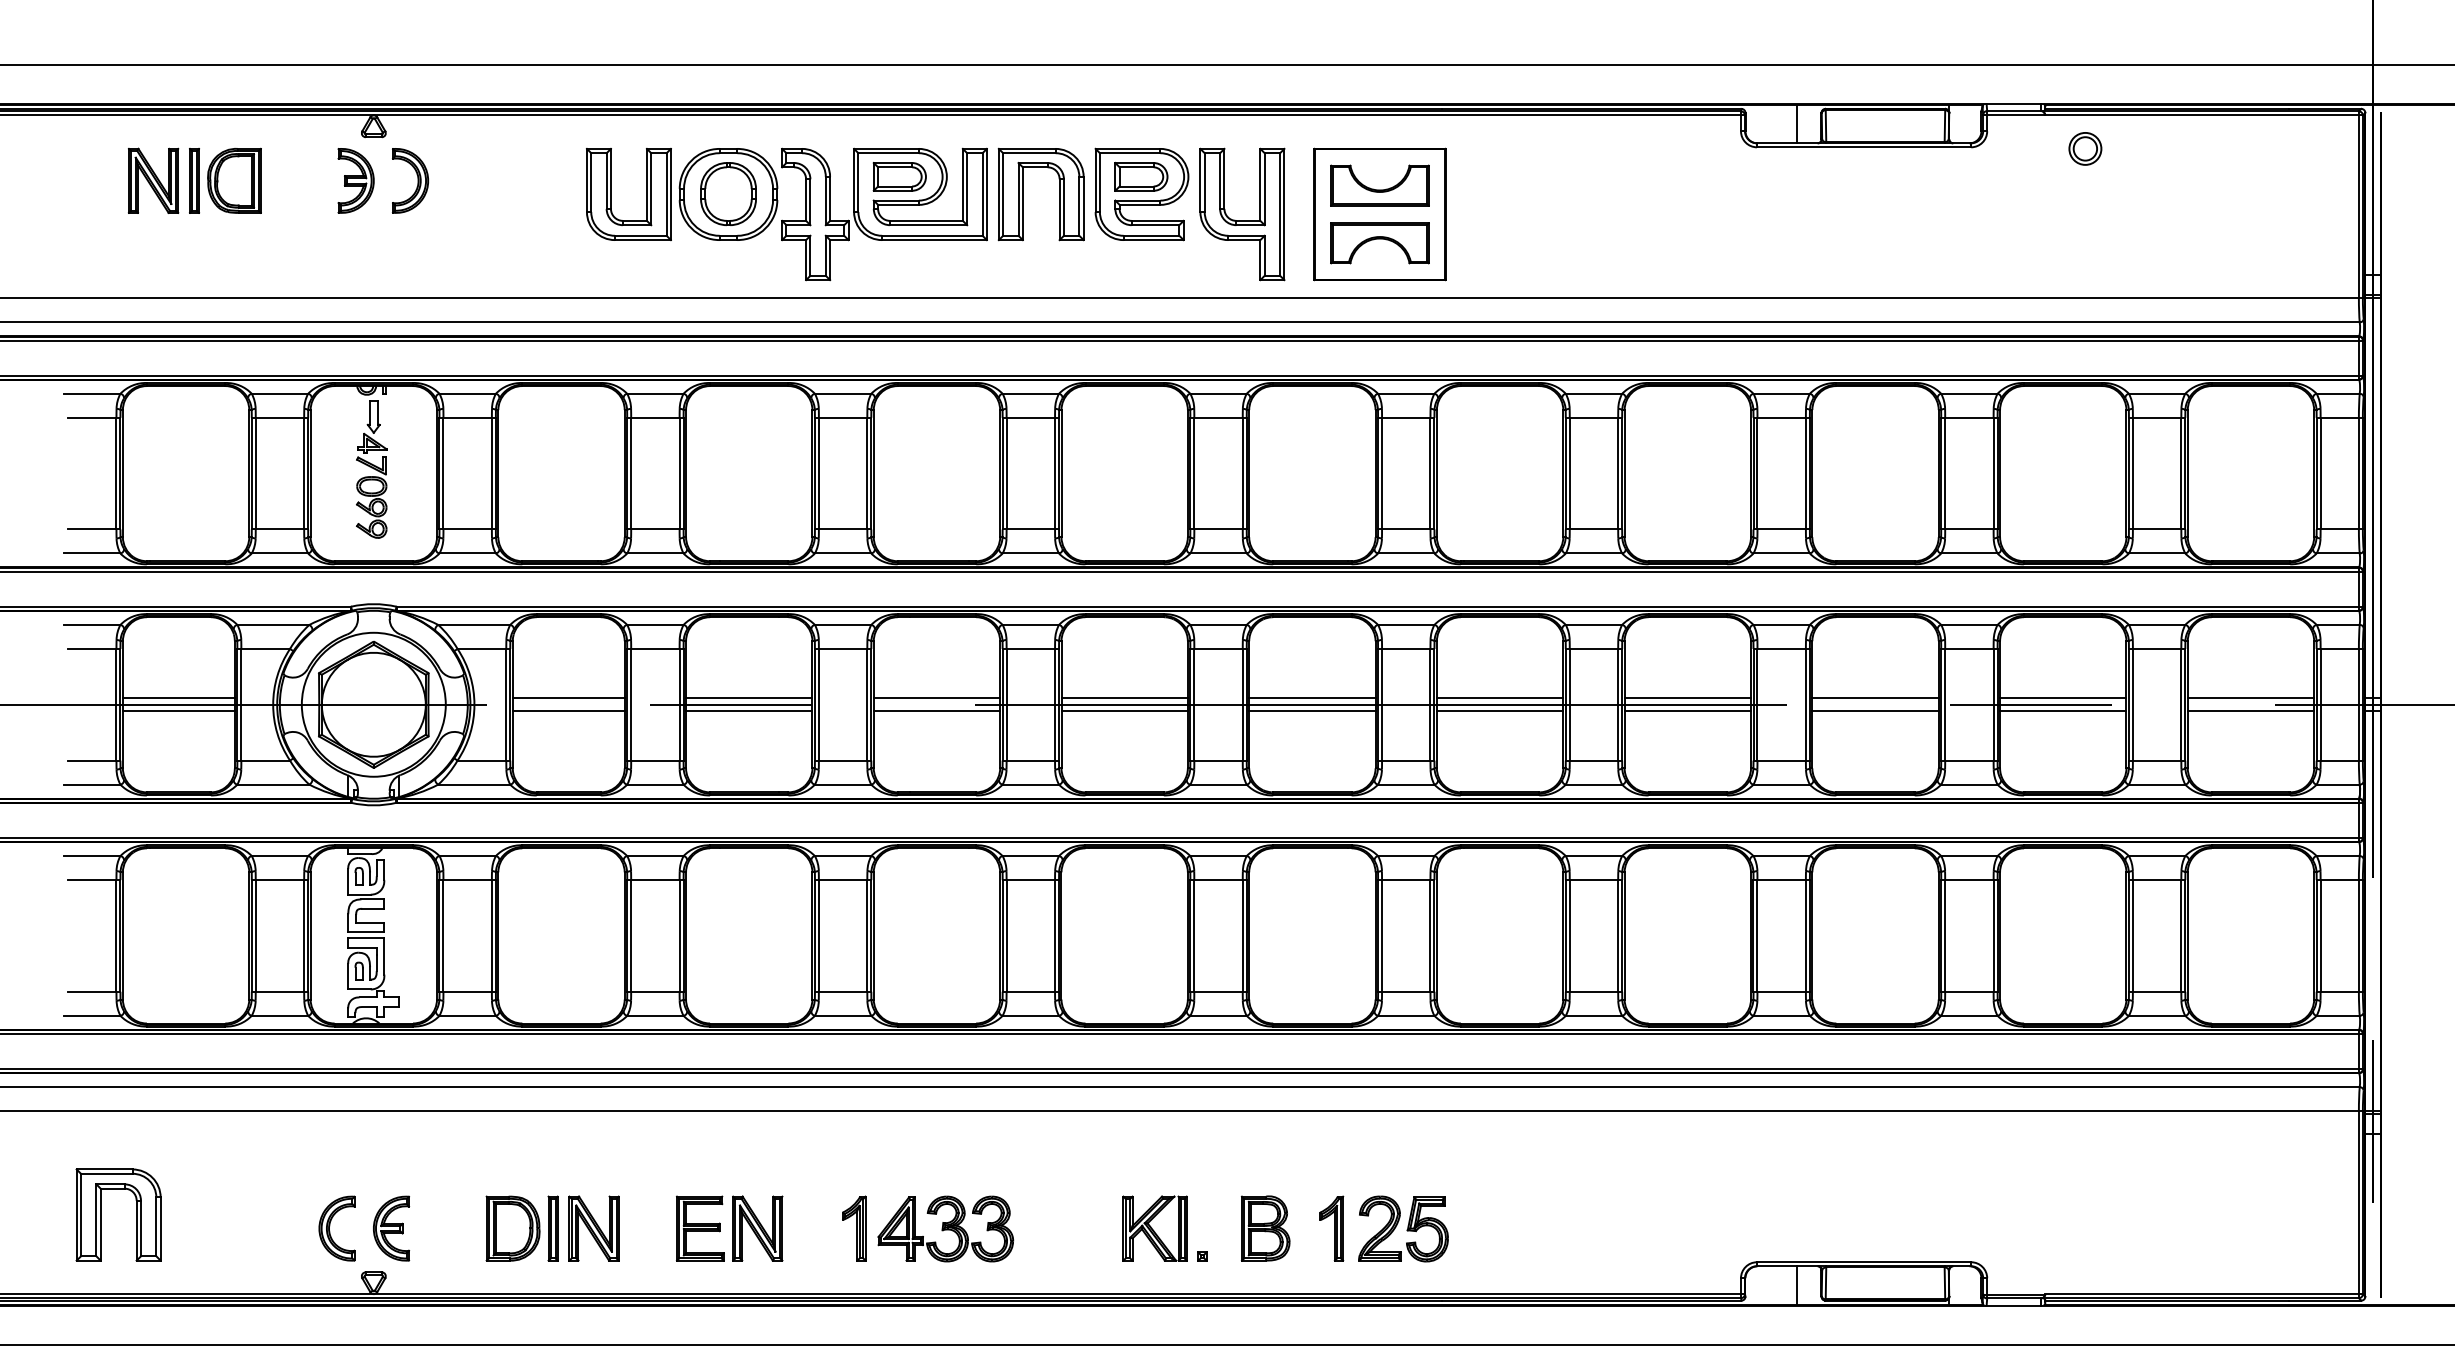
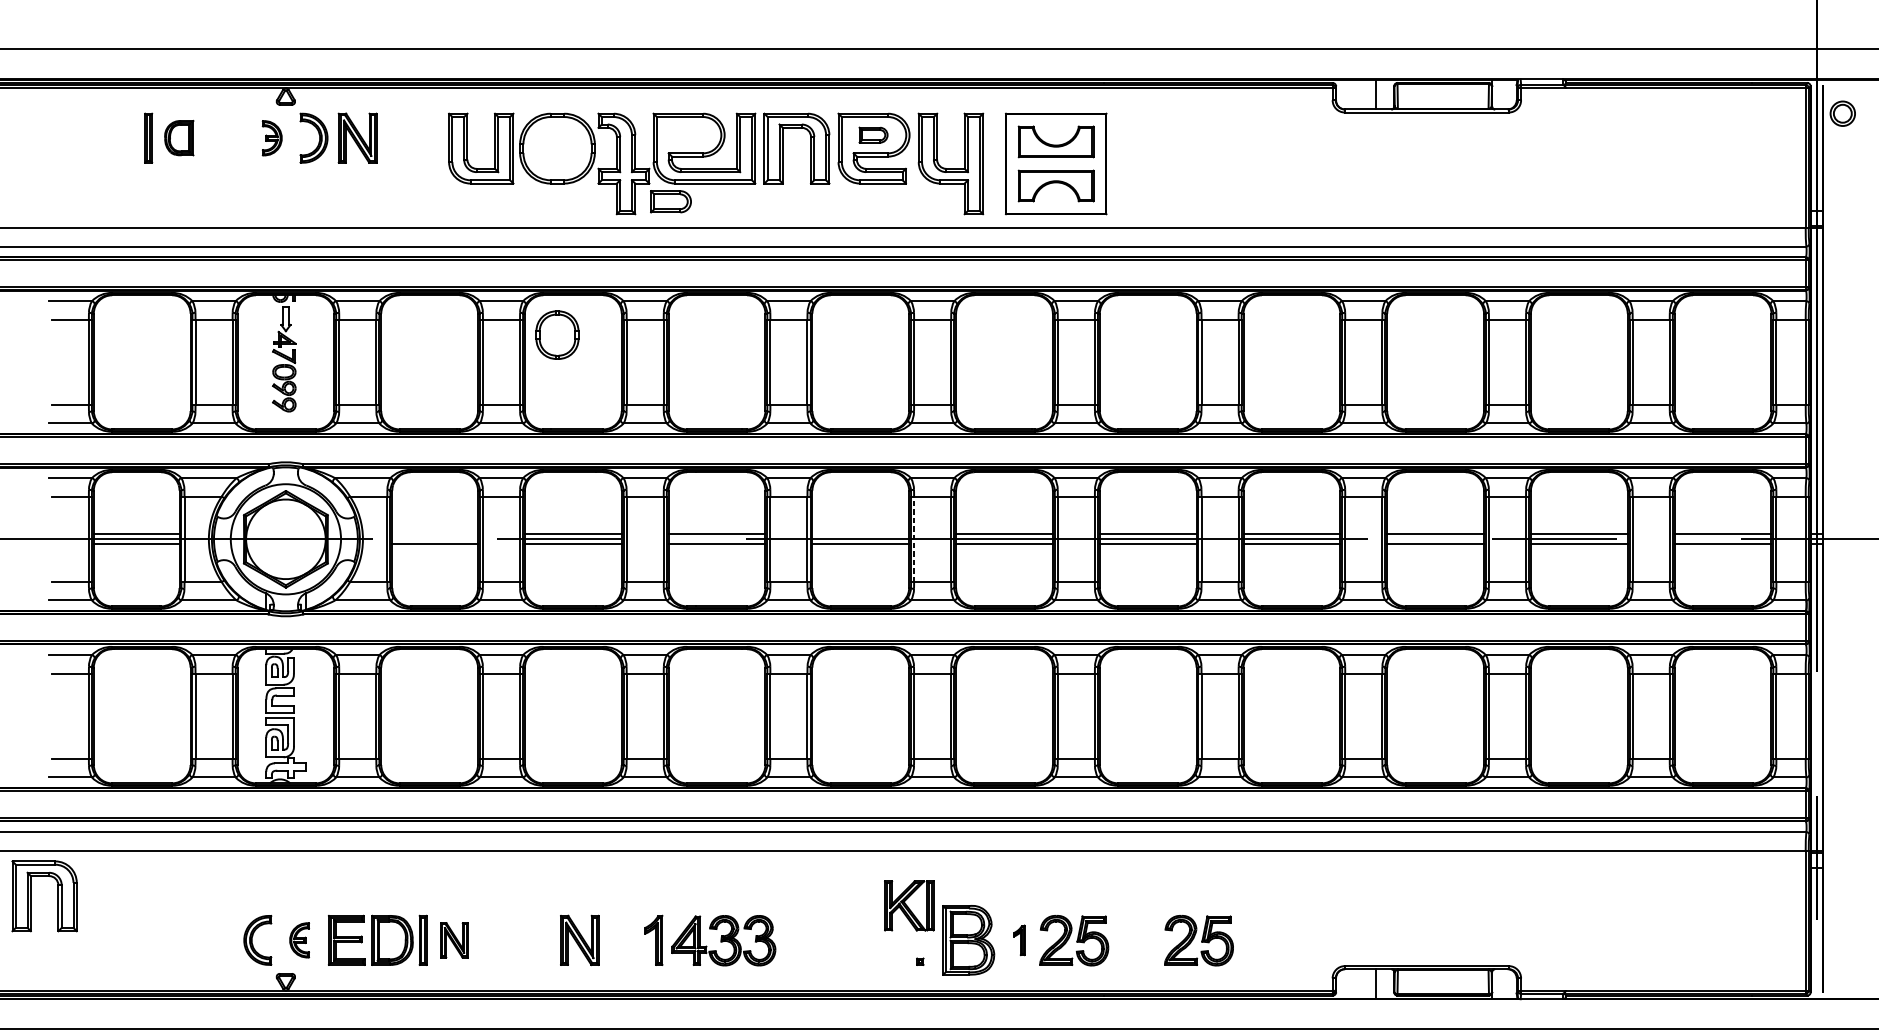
part: (2085, 148) -> (1842, 113), moved
part: (899, 176) -> (670, 201), moved
part: (1141, 176) -> (873, 134), size x0.7
part: (153, 180) -> (357, 137), moved
part: (234, 180) -> (179, 137), size x0.7
part: (355, 180) -> (271, 137), size x0.7
part: (728, 194) -> (557, 335), moved
line: (568, 698) -> (434, 534), removed
line: (1124, 698) -> (860, 534), removed
line: (1194, 704) -> (914, 539), solid -> dashed
part: (101, 1214) -> (31, 895), moved
part: (391, 1228) -> (299, 940), size x0.7
part: (593, 1228) -> (454, 940), size x0.7
part: (700, 1228) -> (346, 940), moved
part: (1154, 1228) -> (908, 905), moved
part: (1265, 1228) -> (968, 940), size x1.4
part: (1331, 1228) -> (1019, 940), size x0.6
part: (1566, 1228) -> (1199, 940), added

